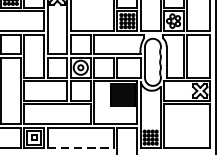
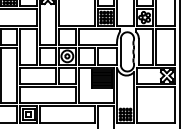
line: (80, 147) -> (67, 122), dashed -> solid

